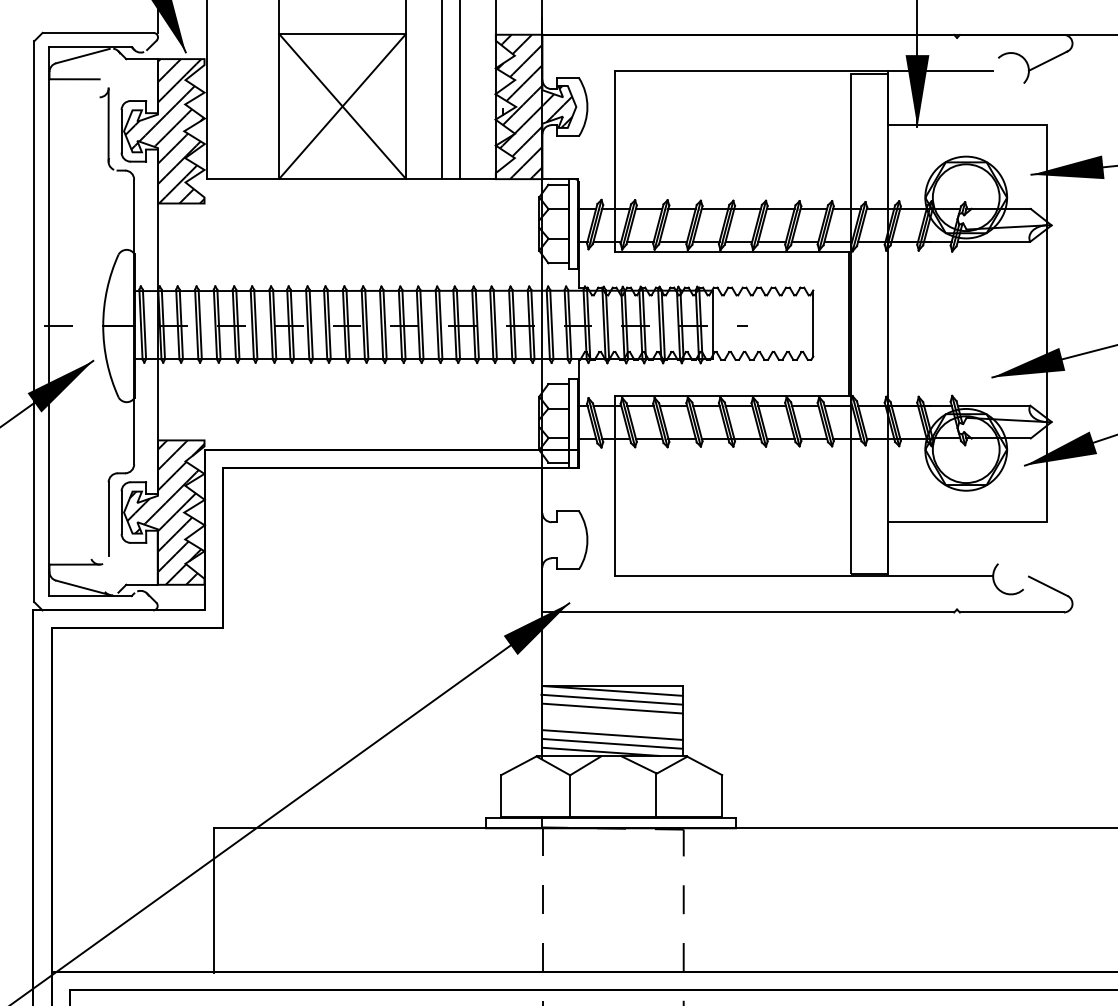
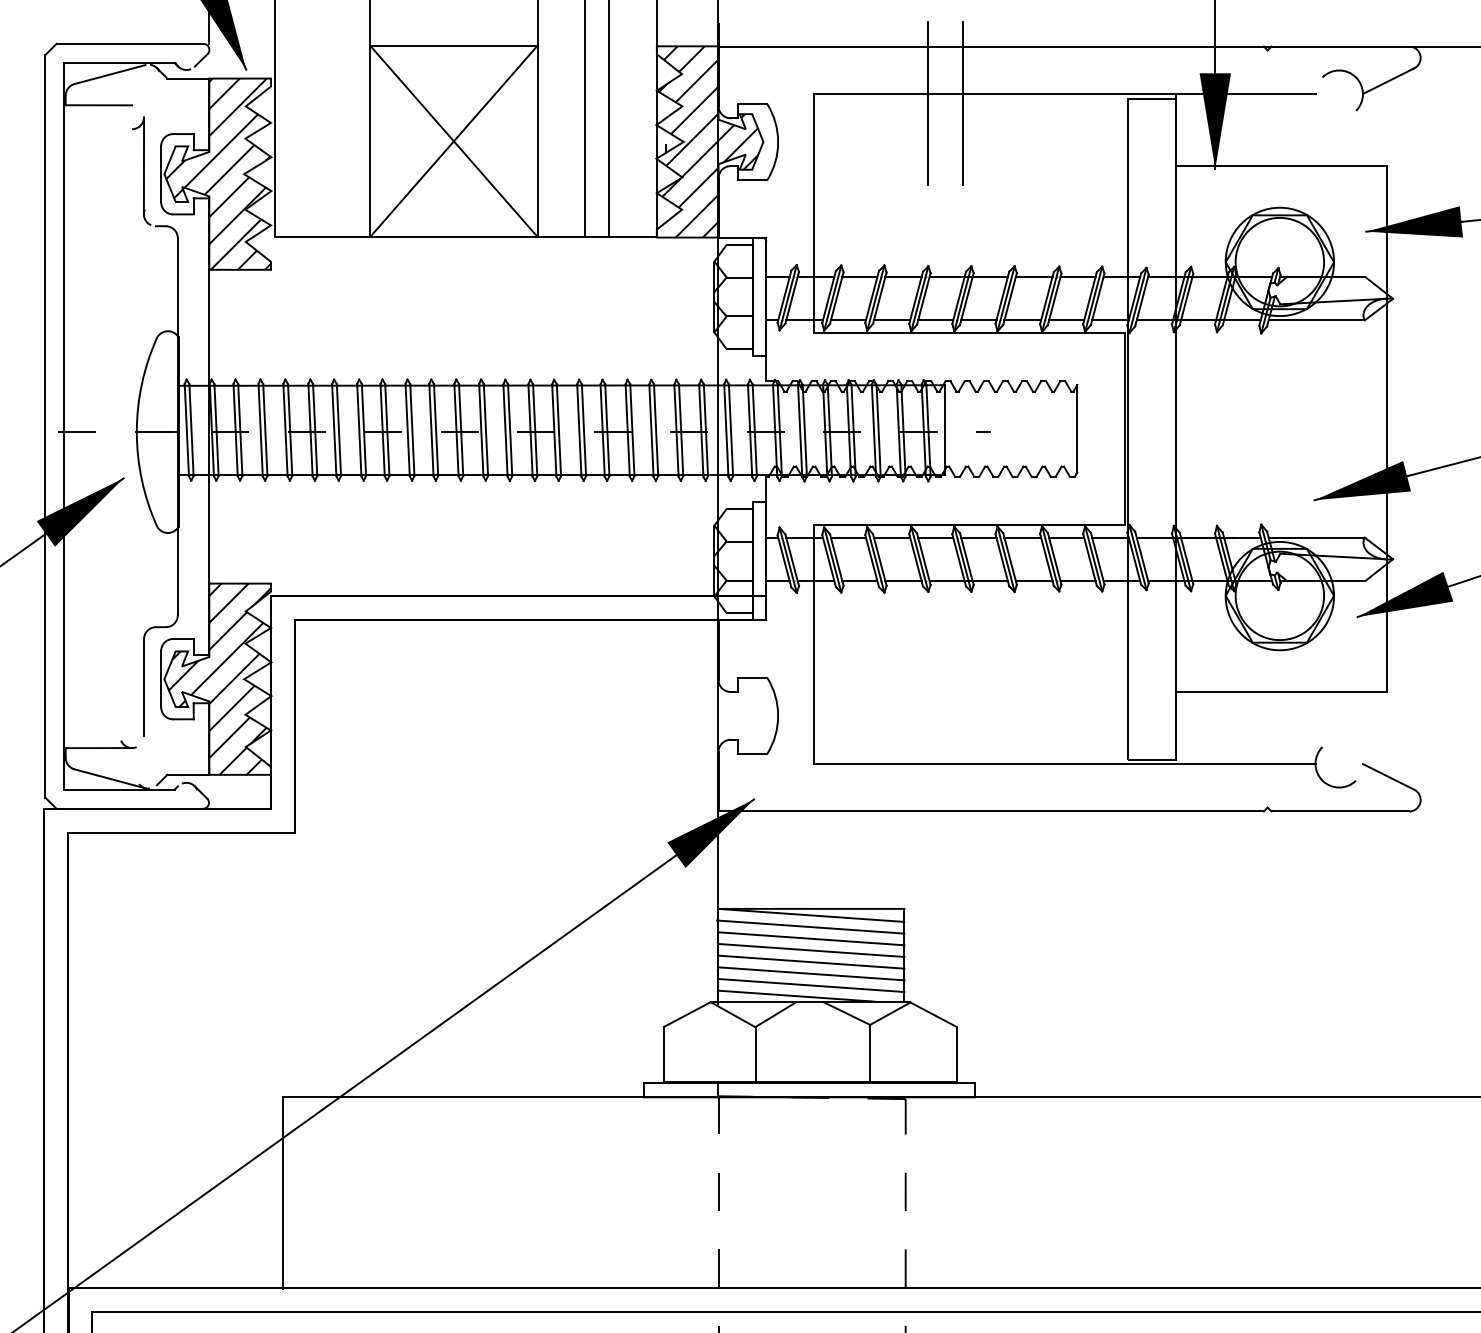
line: (700, 77) -> (928, 103), added
line: (727, 77) -> (963, 102), added
line: (611, 716) -> (810, 949), added
line: (611, 725) -> (810, 961), added

